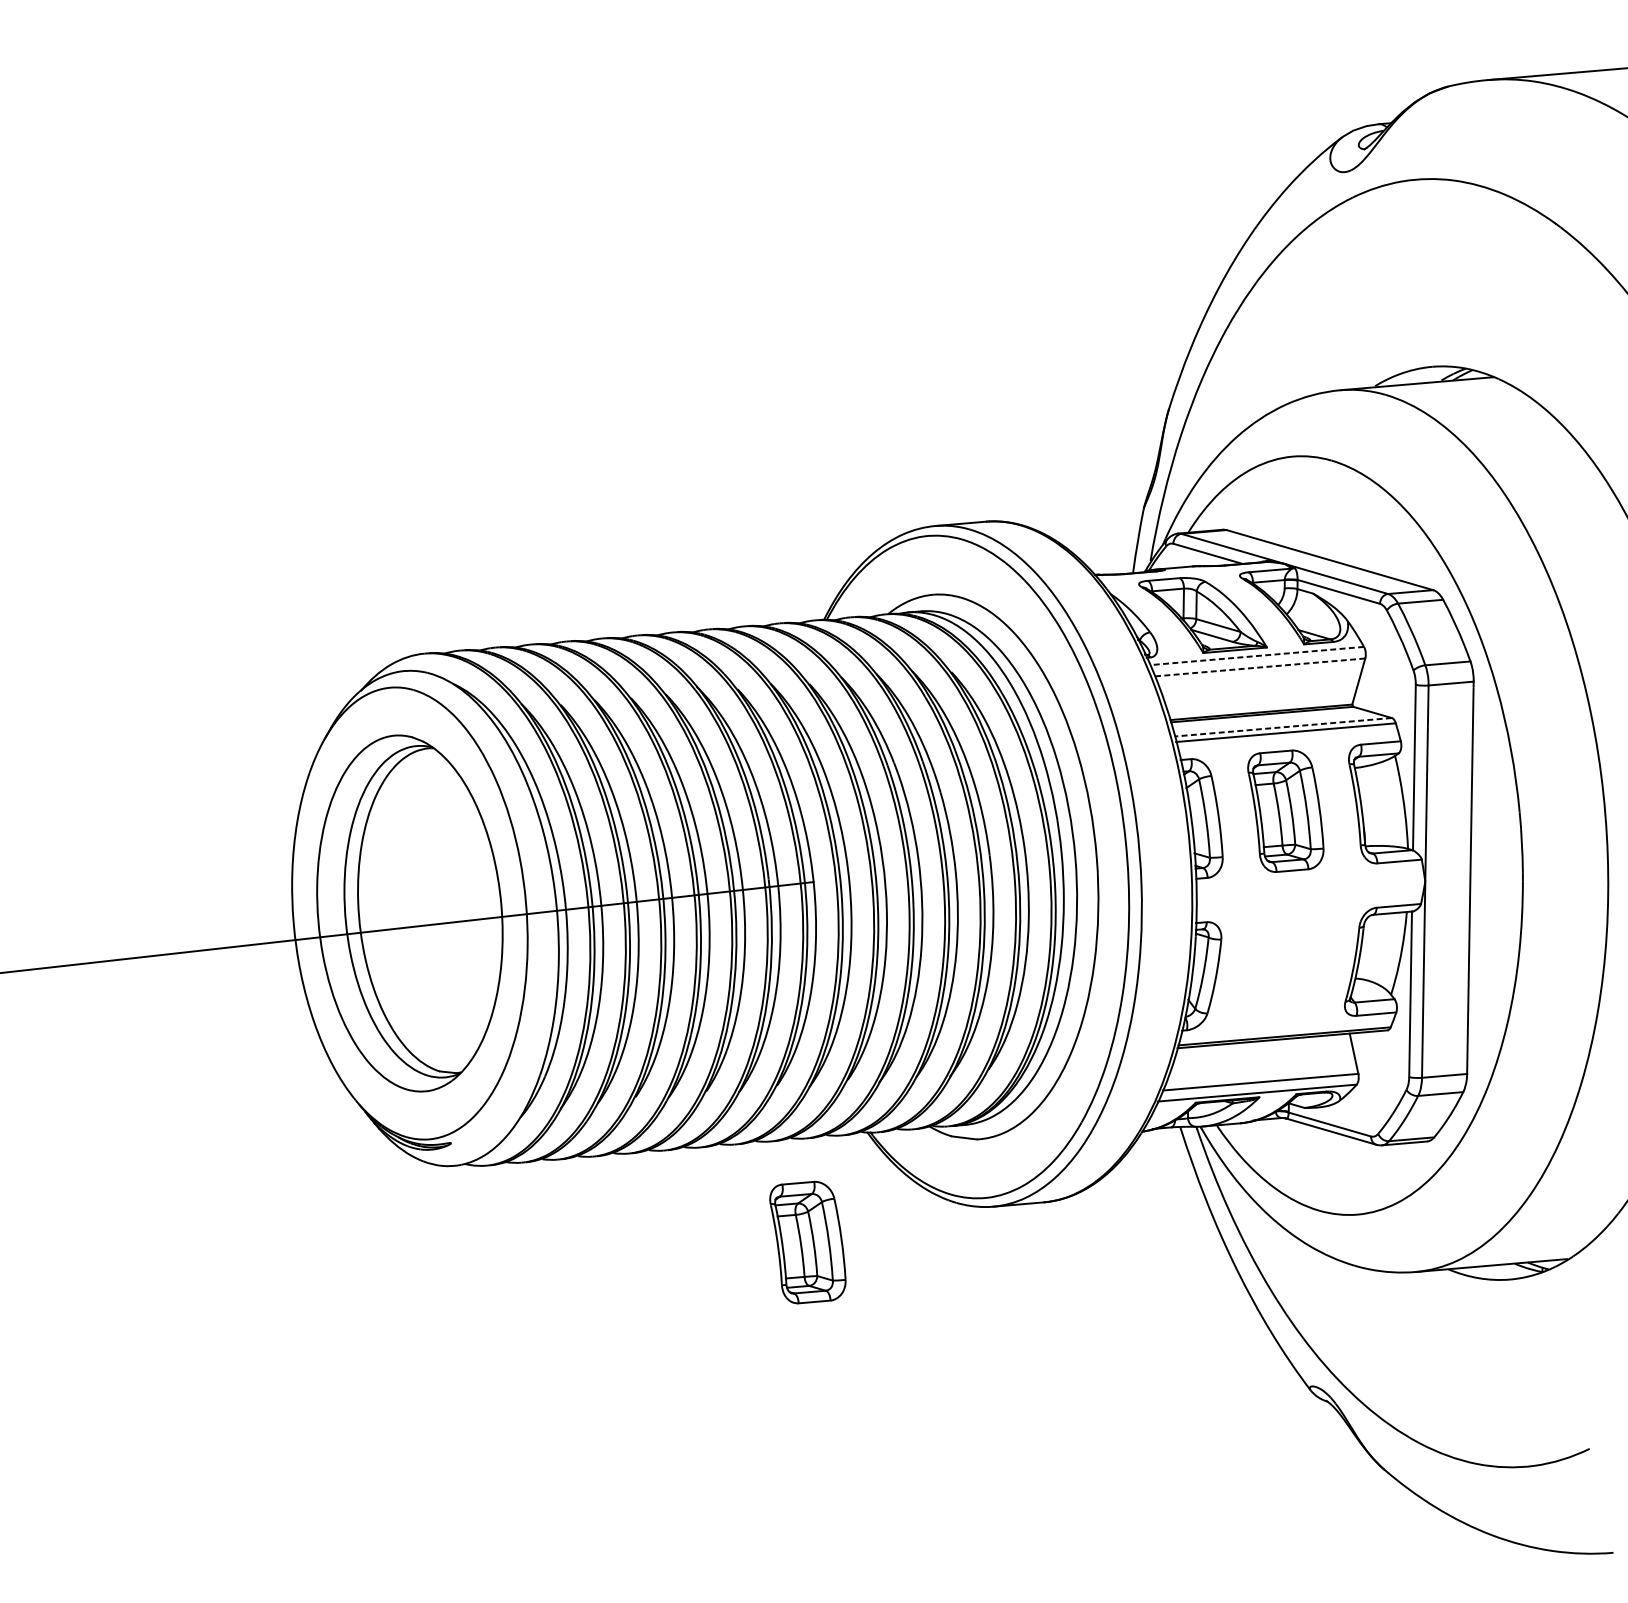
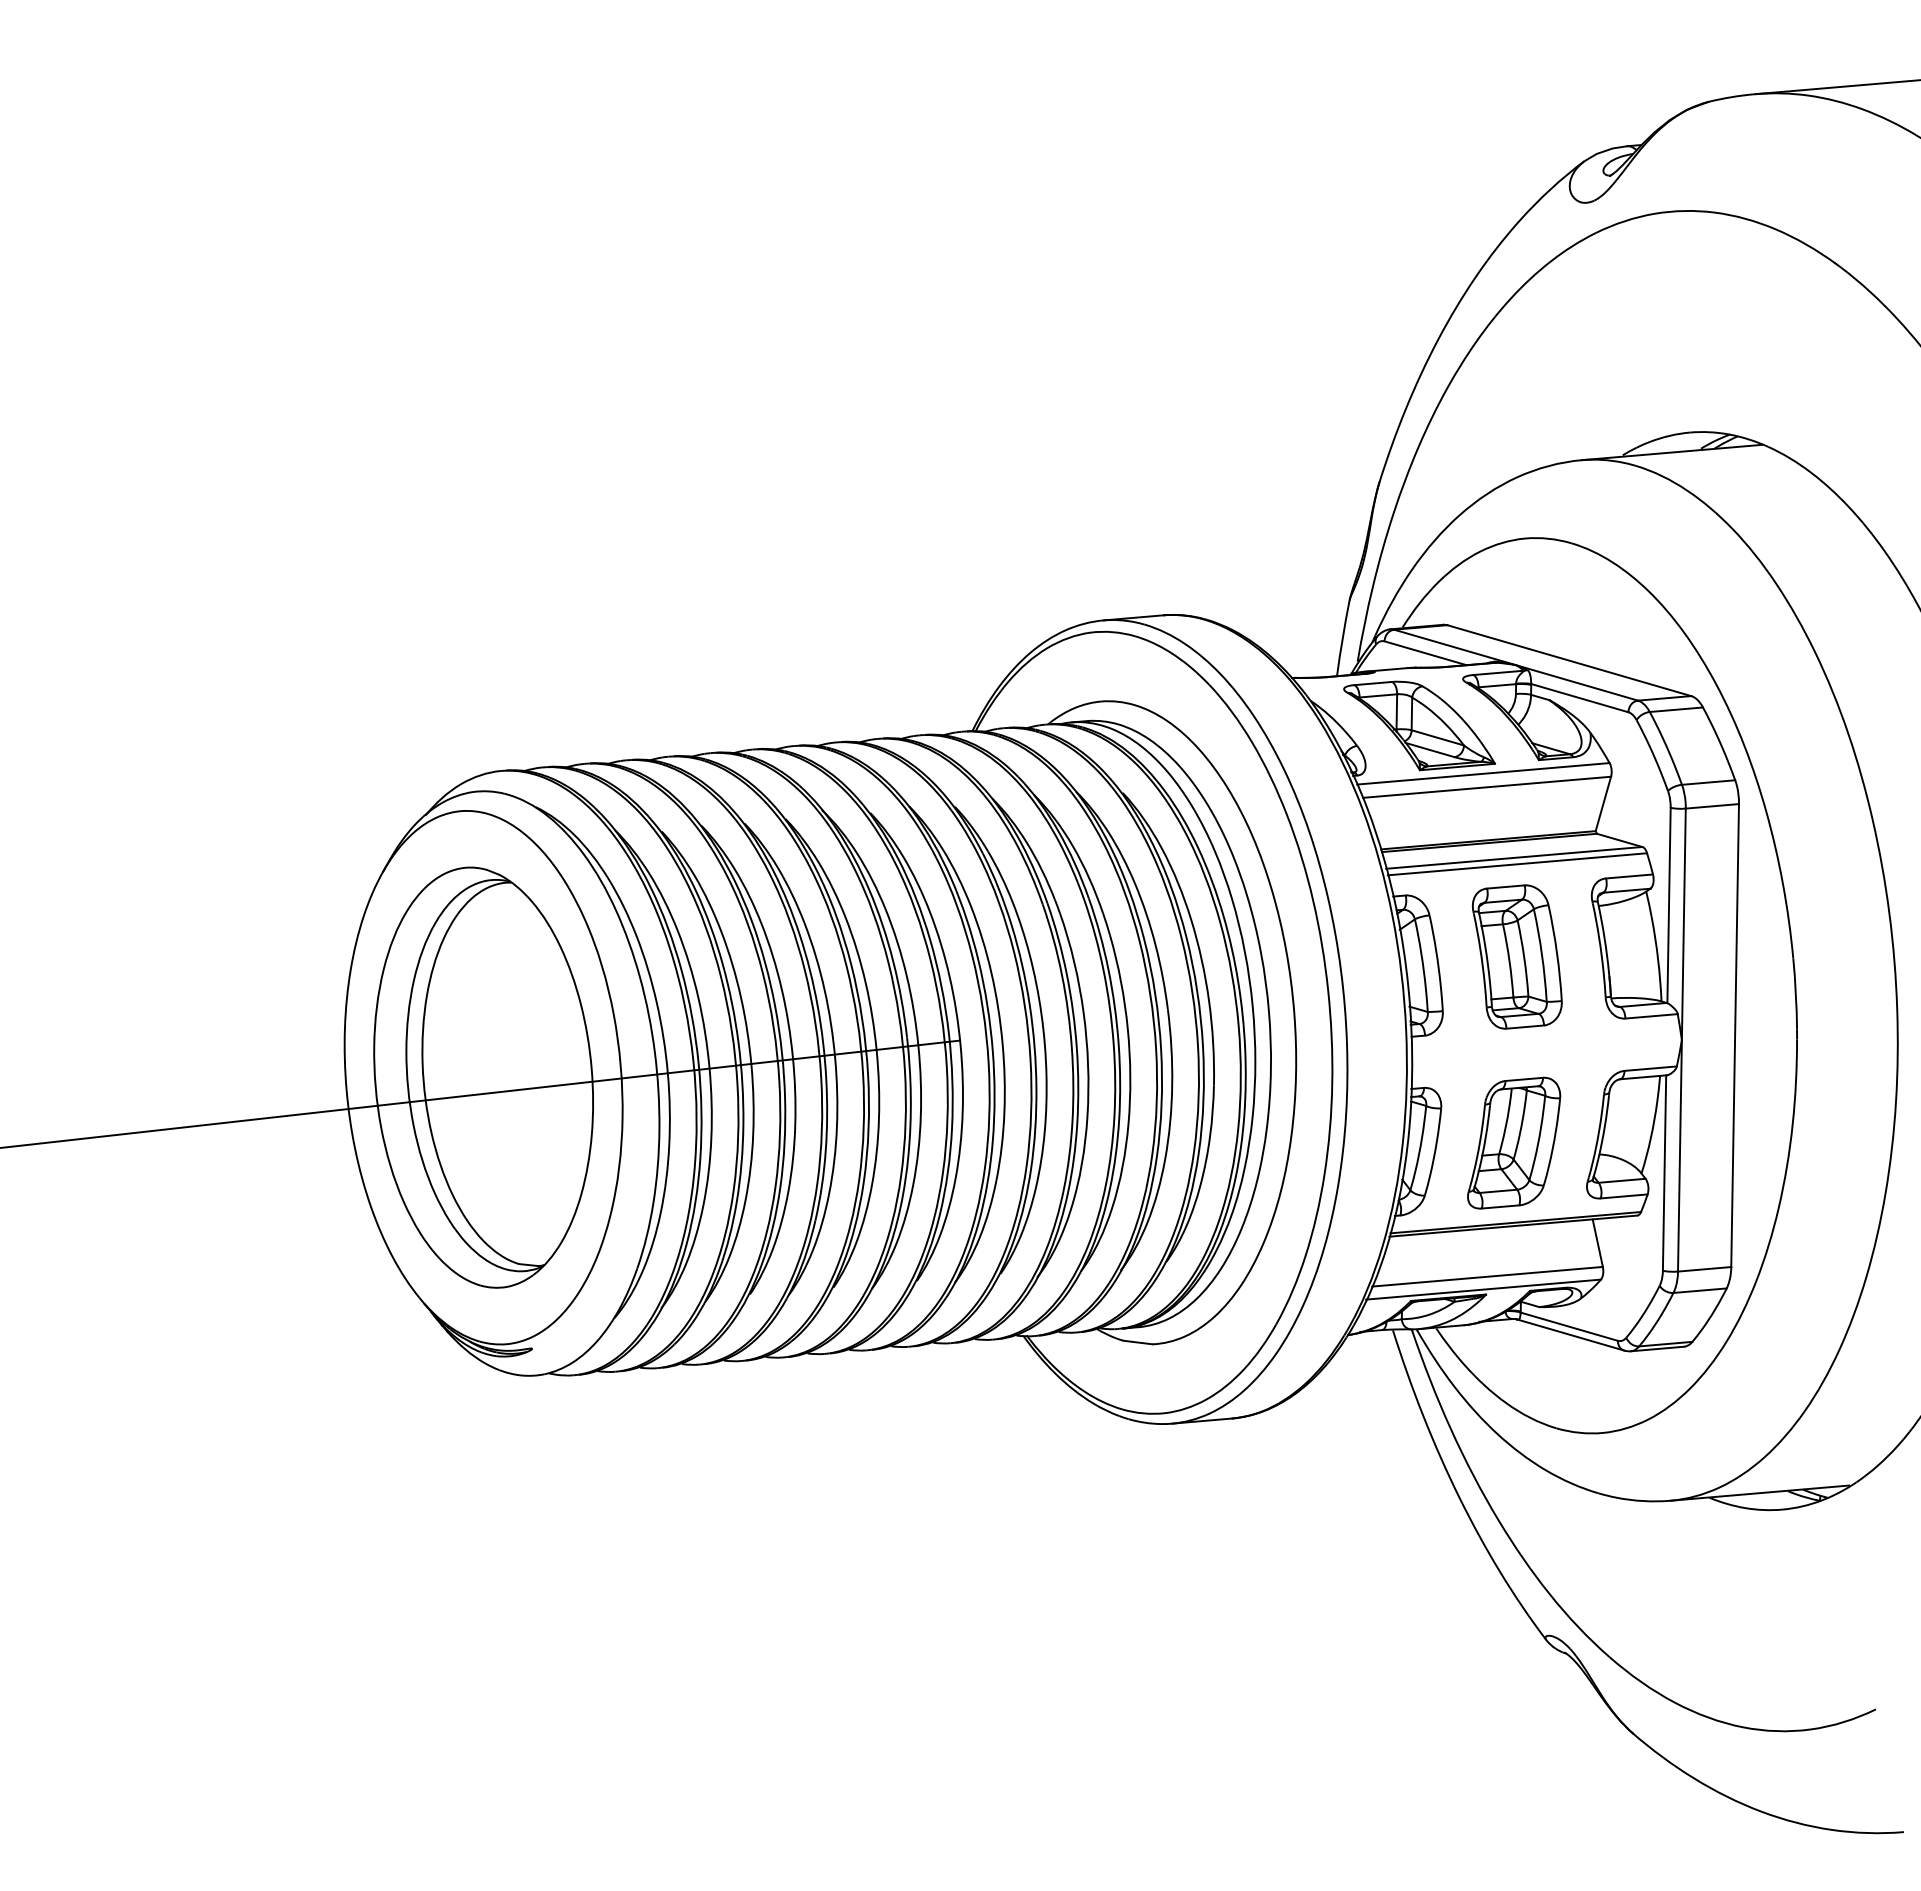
line: (1257, 655) -> (1483, 773), dashed -> solid
line: (1260, 667) -> (1487, 787), dashed -> solid
line: (1283, 726) -> (1514, 857), dashed -> solid
part: (1283, 968) -> (1514, 1142), added
part: (807, 1242) -> (952, 1465), removed

